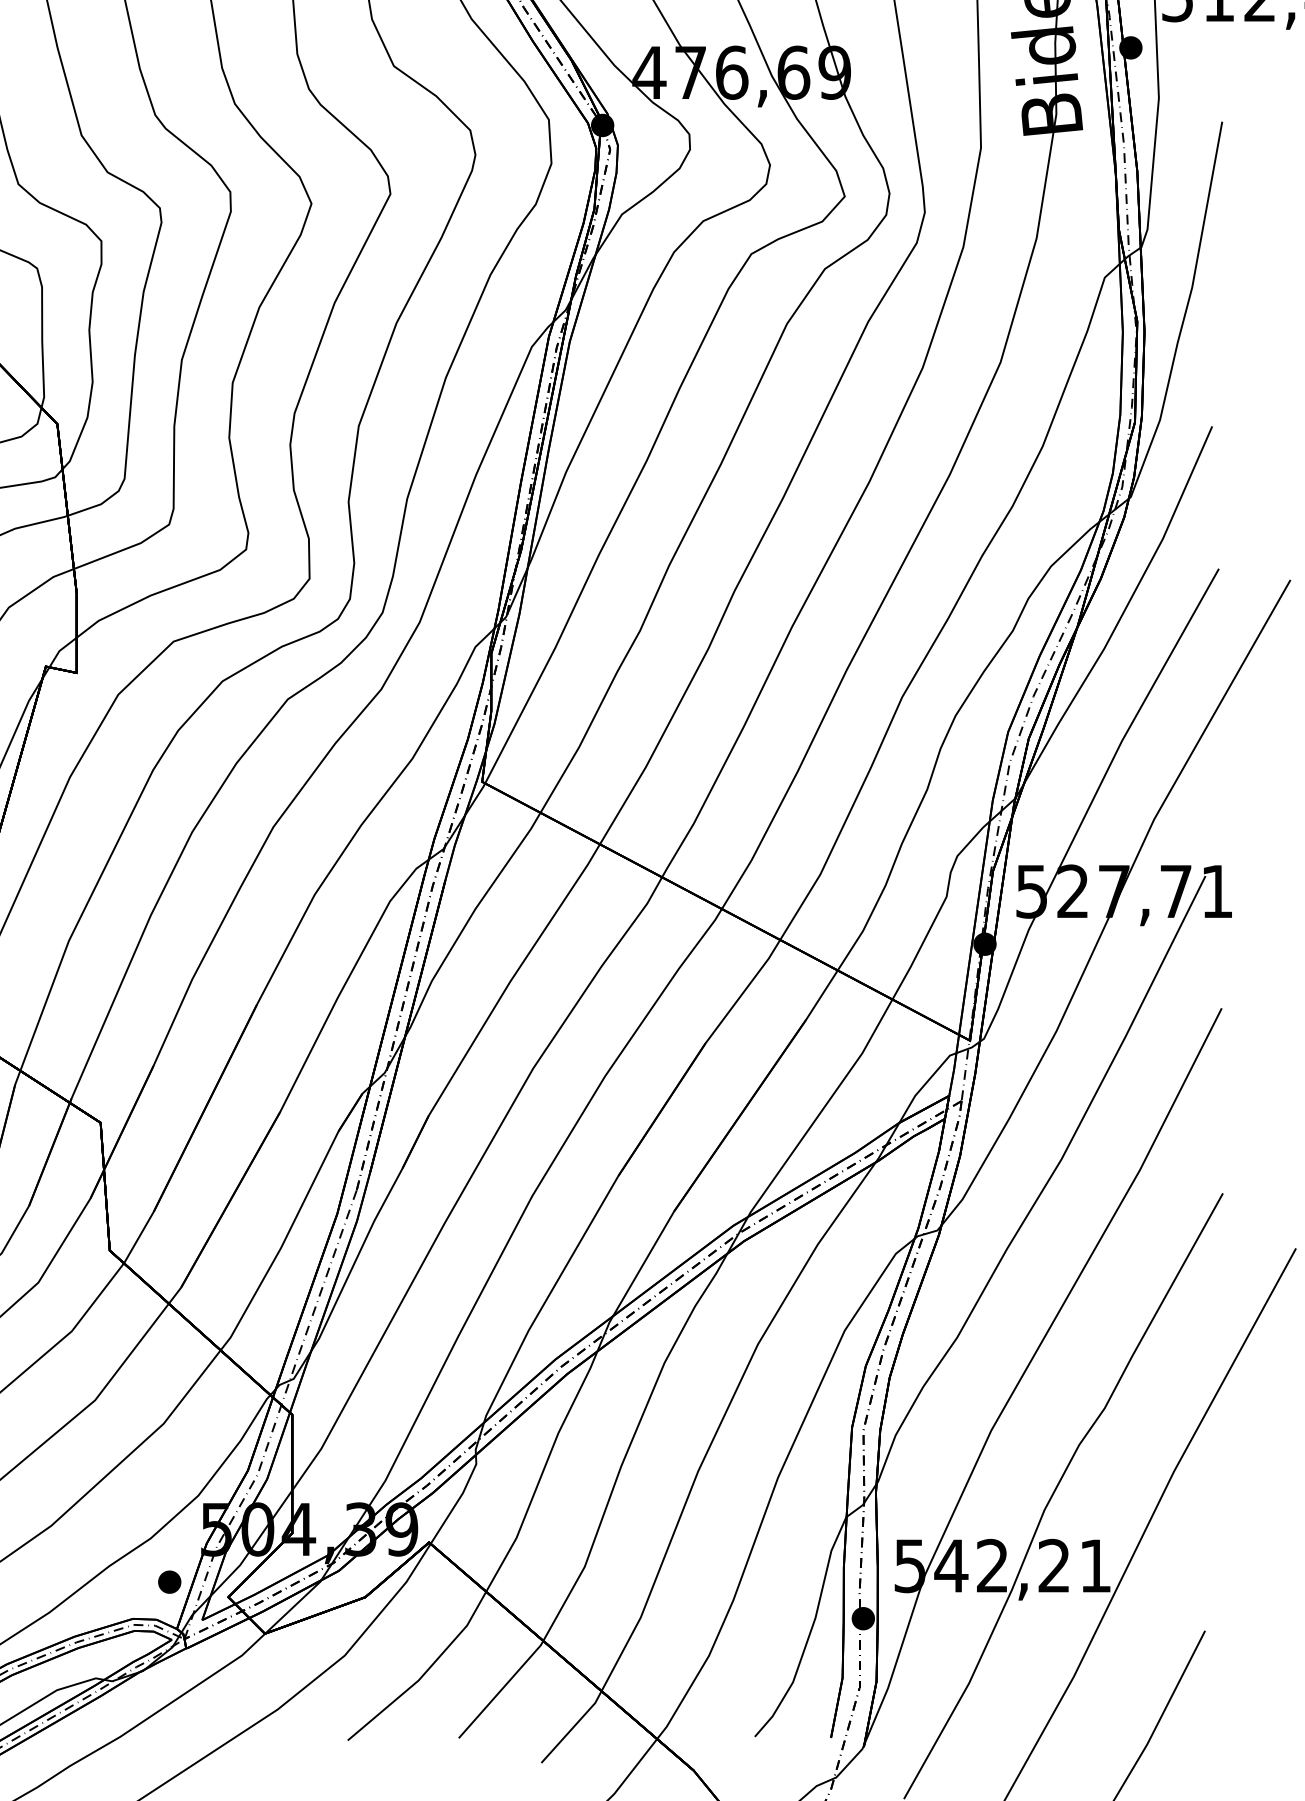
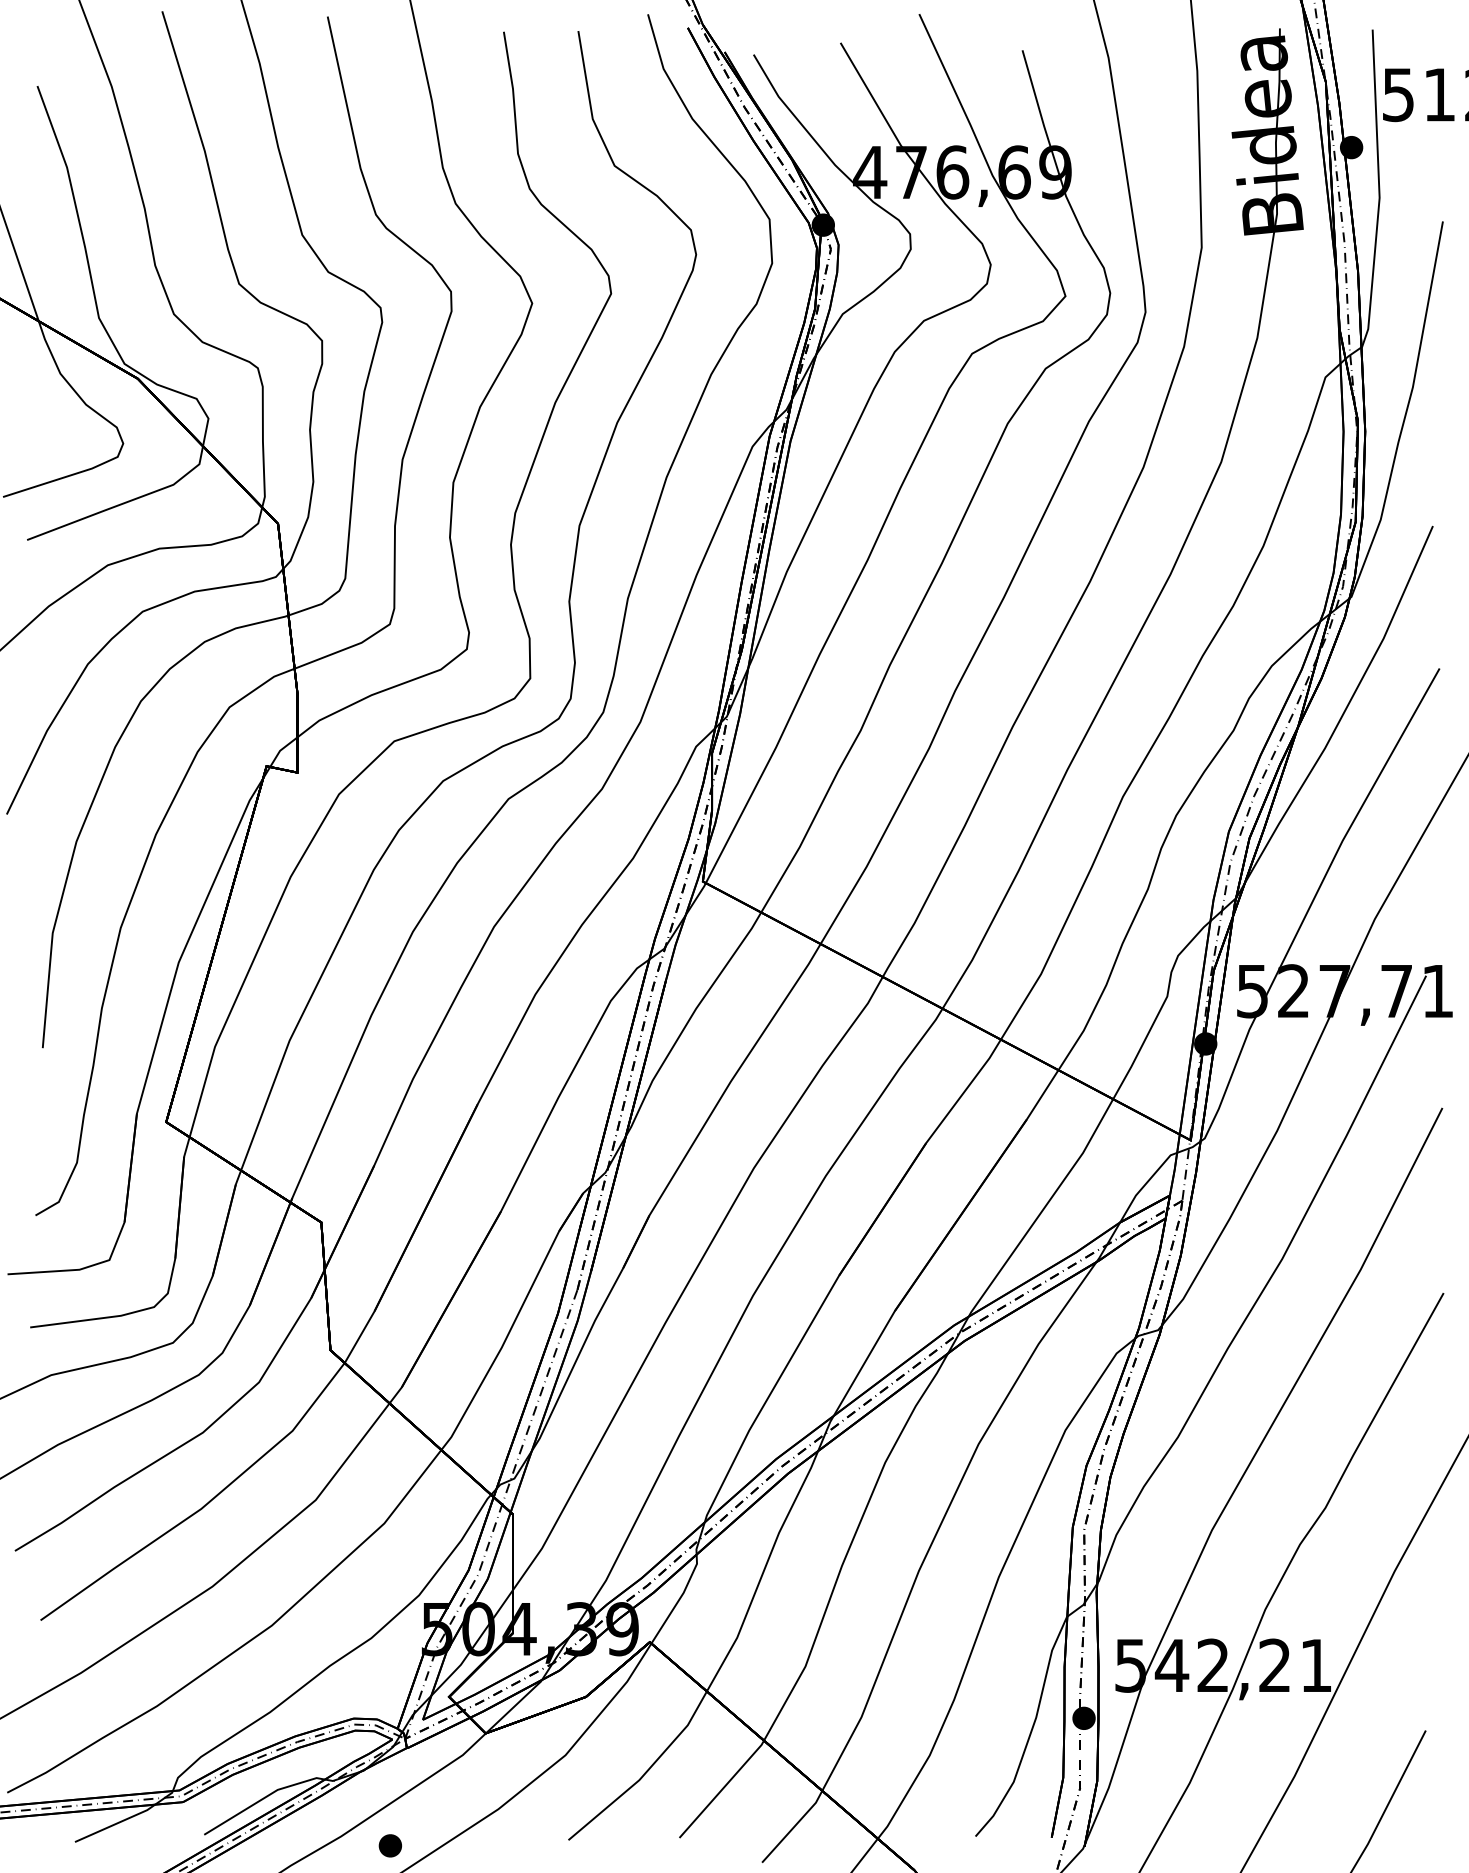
part: (168, 1581) -> (389, 1845), moved

